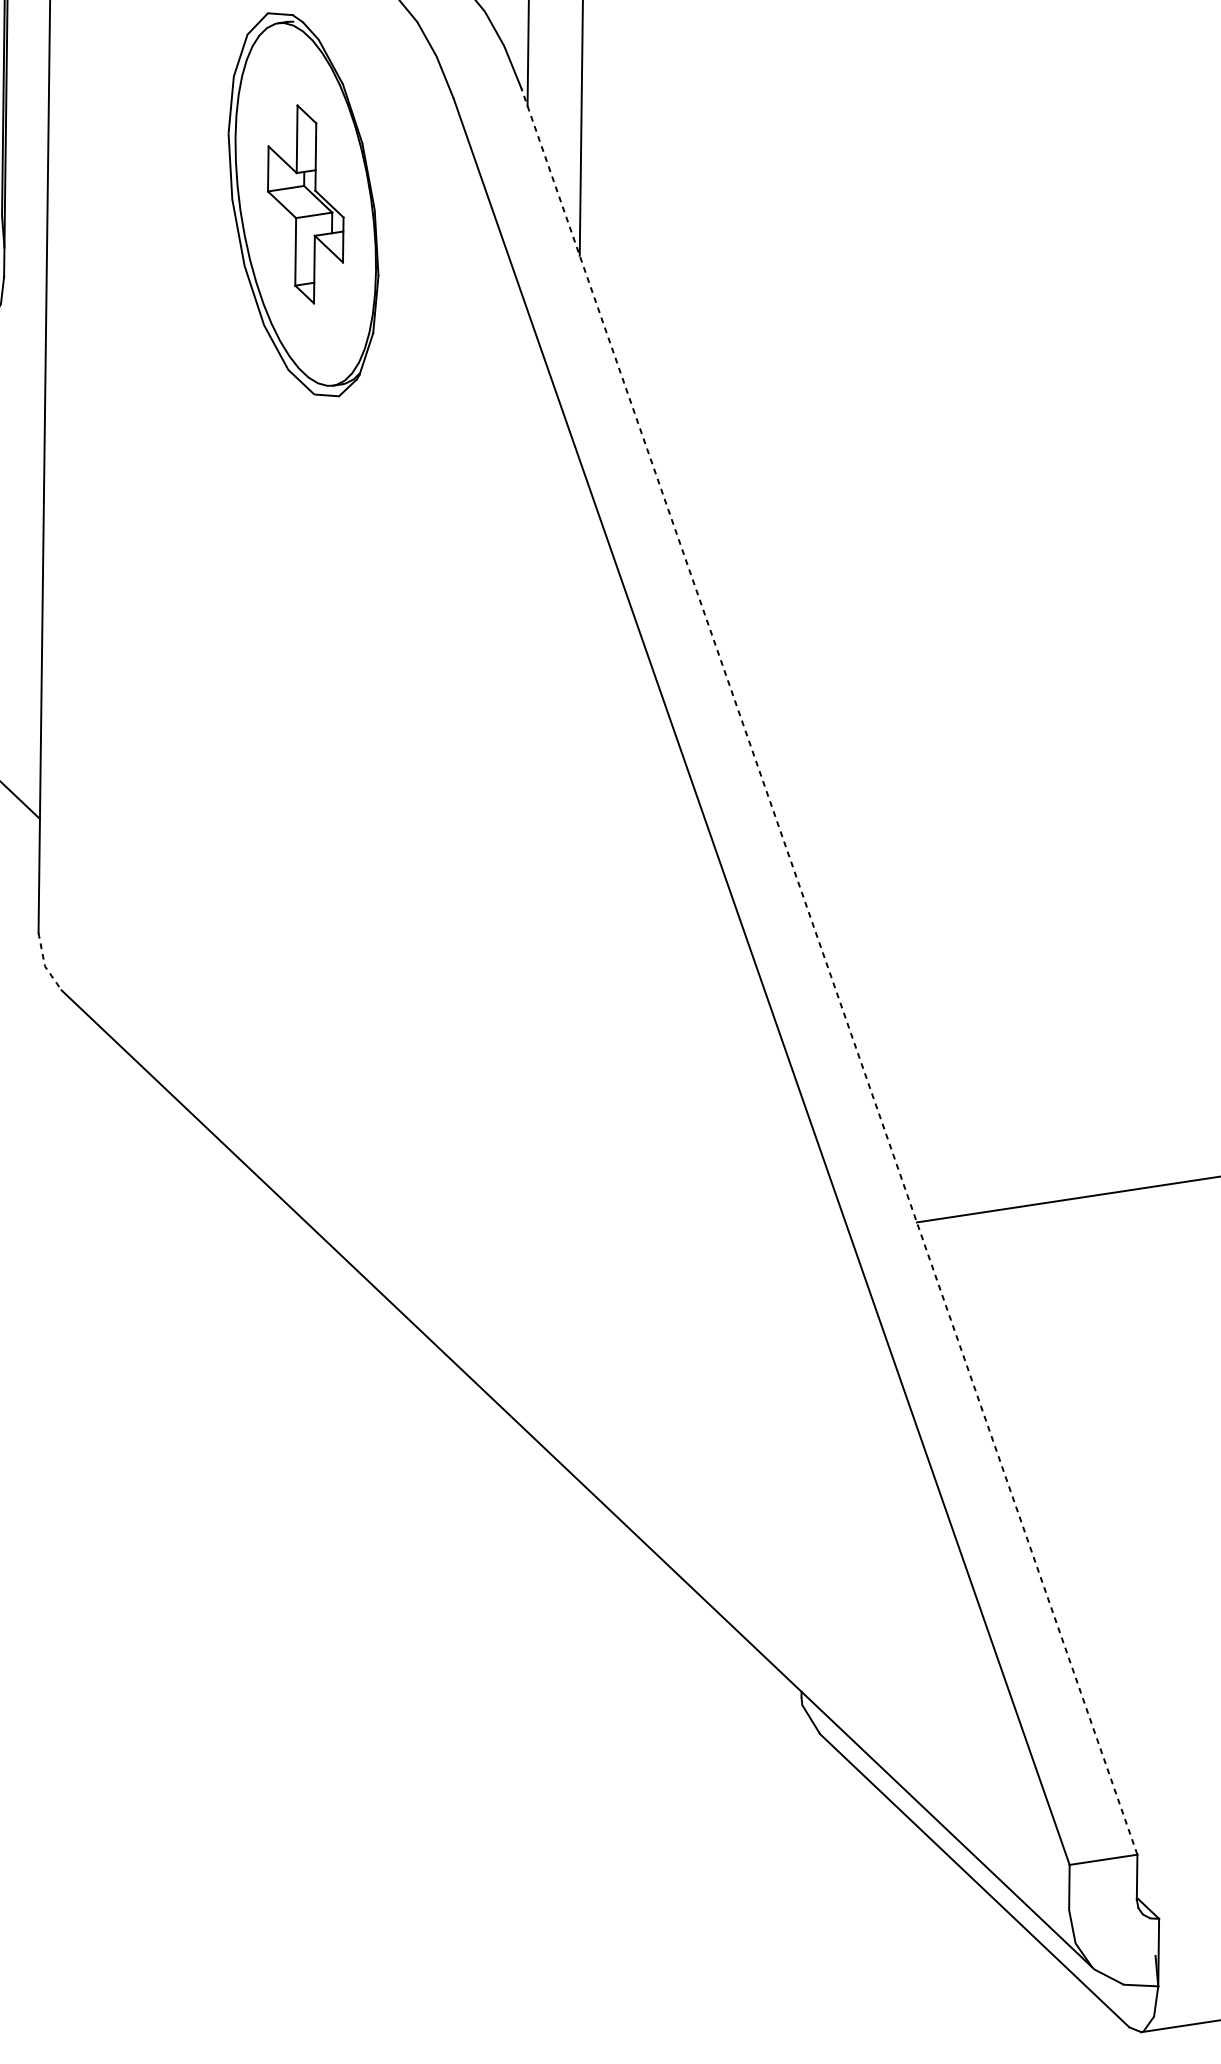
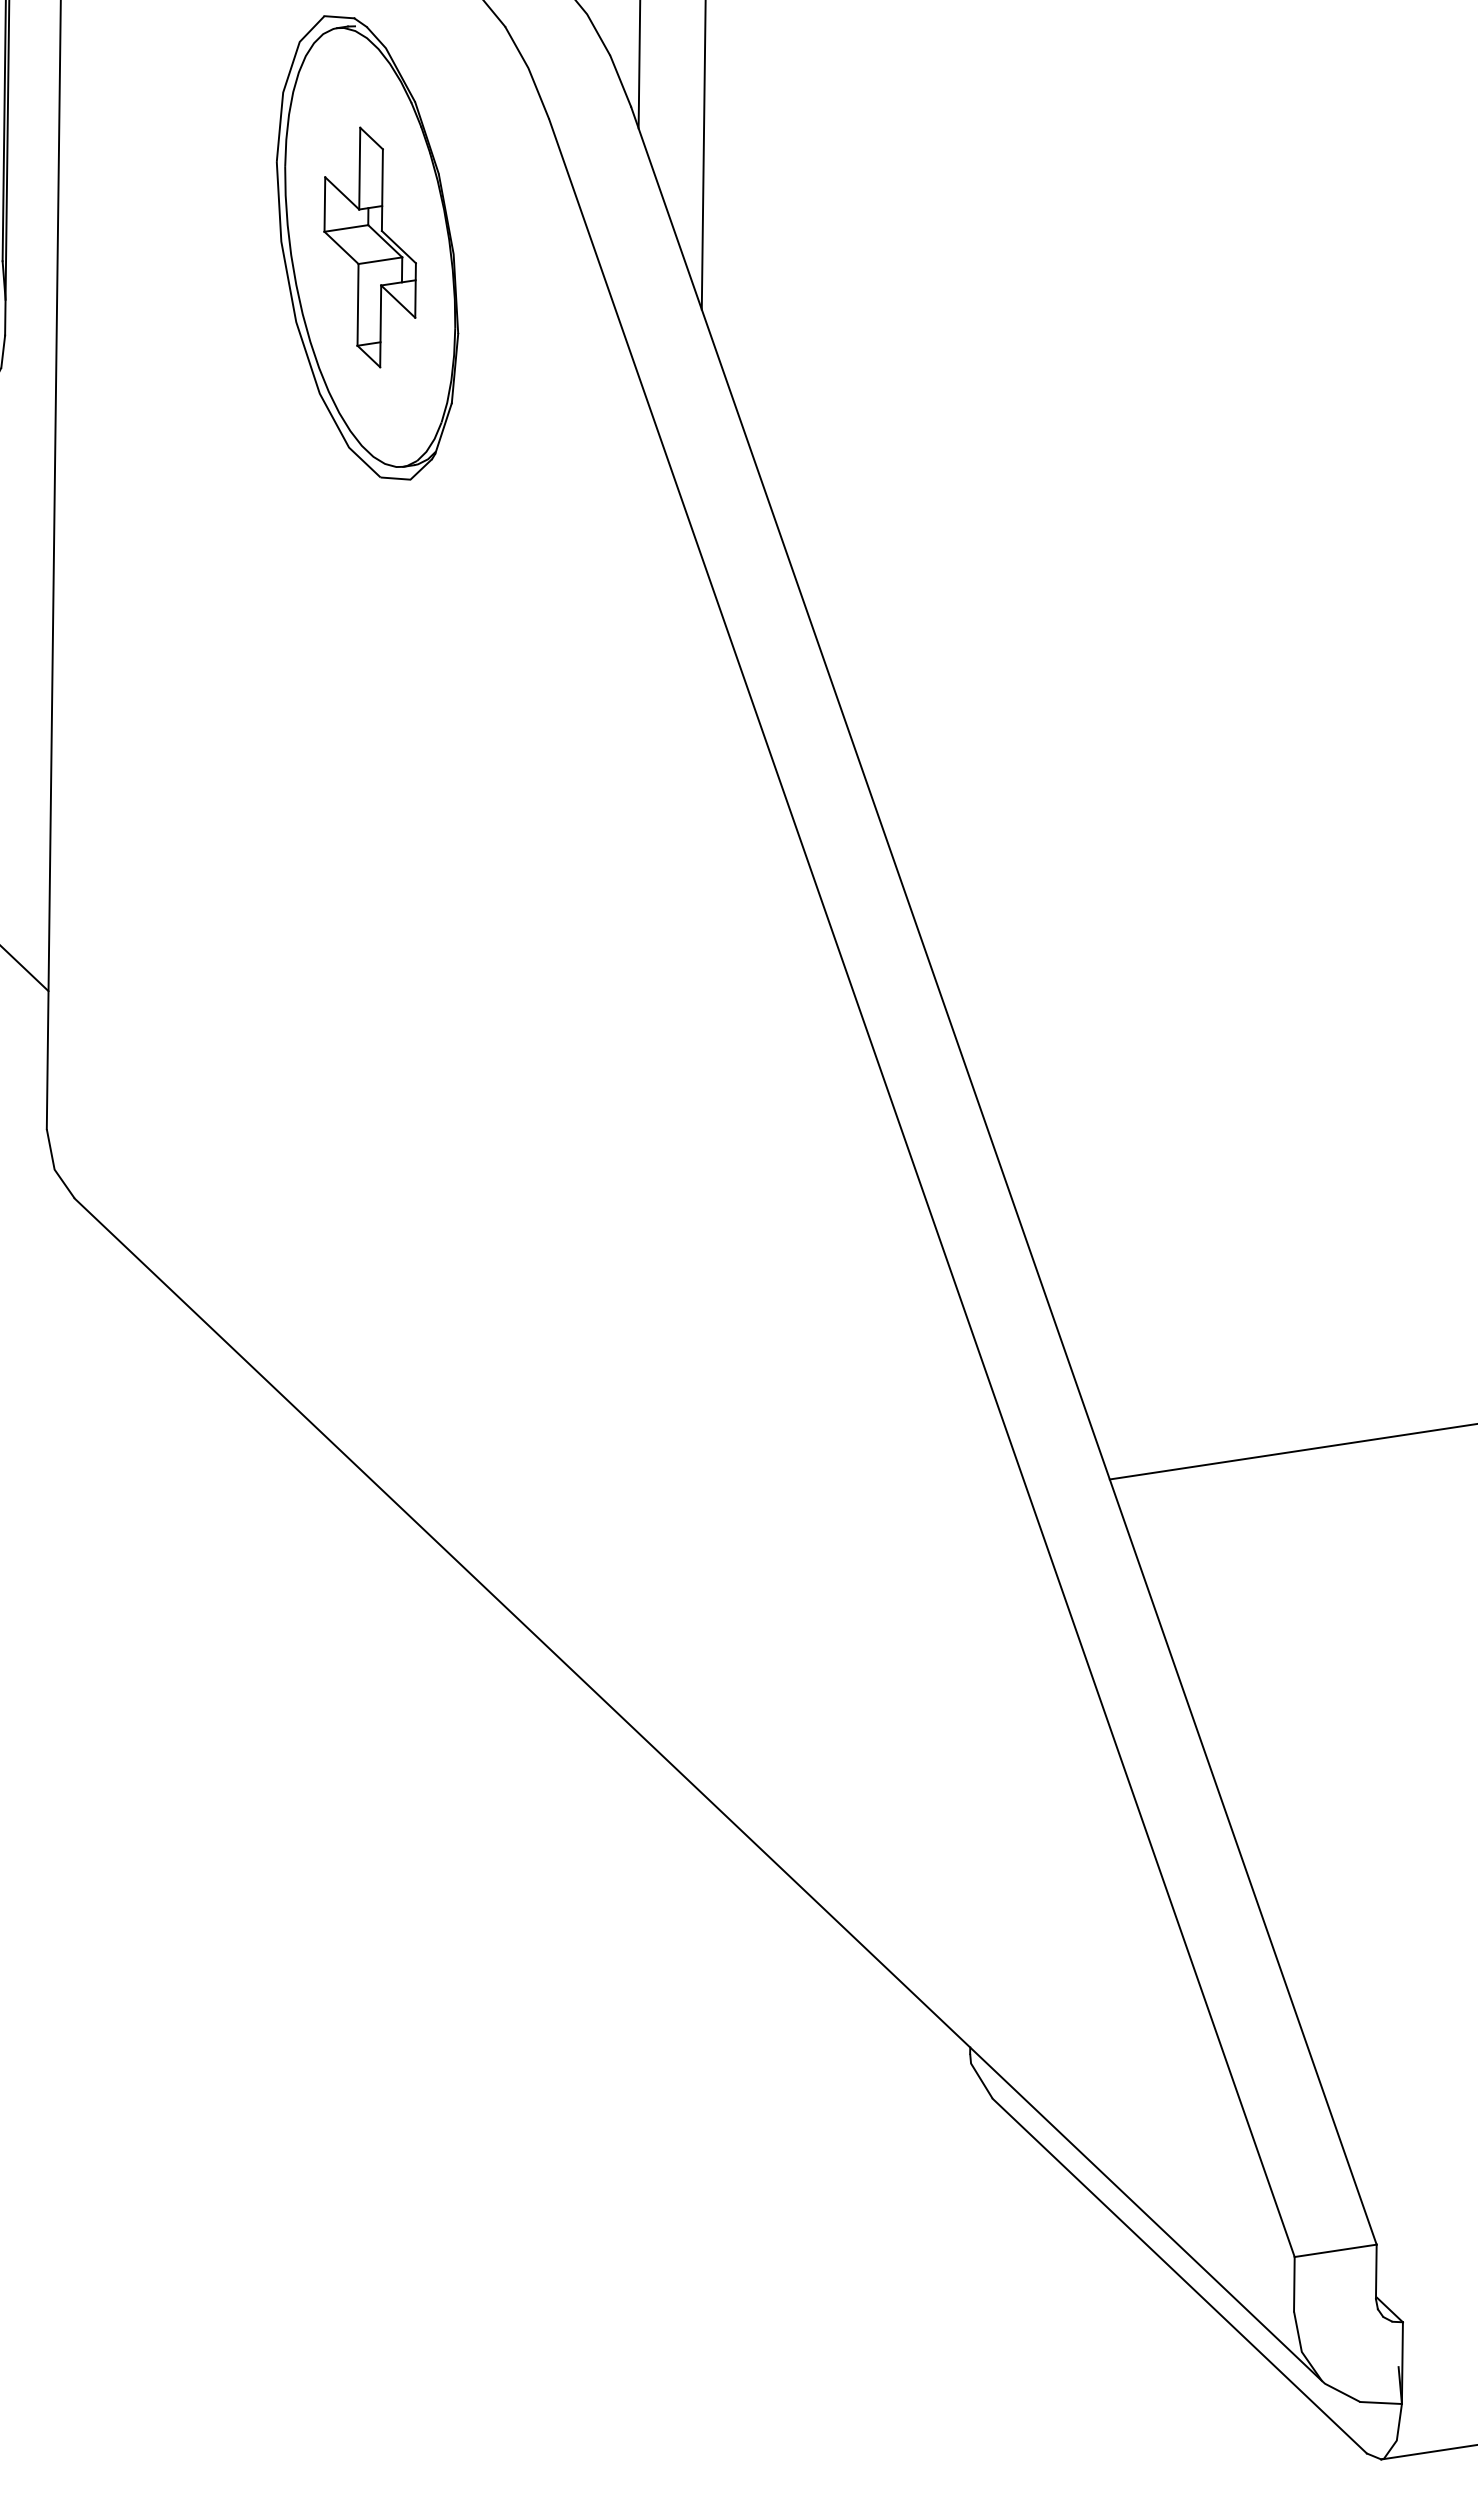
line: (44, 964) -> (54, 1167), dashed -> solid
line: (829, 971) -> (1003, 1175), dashed -> solid

